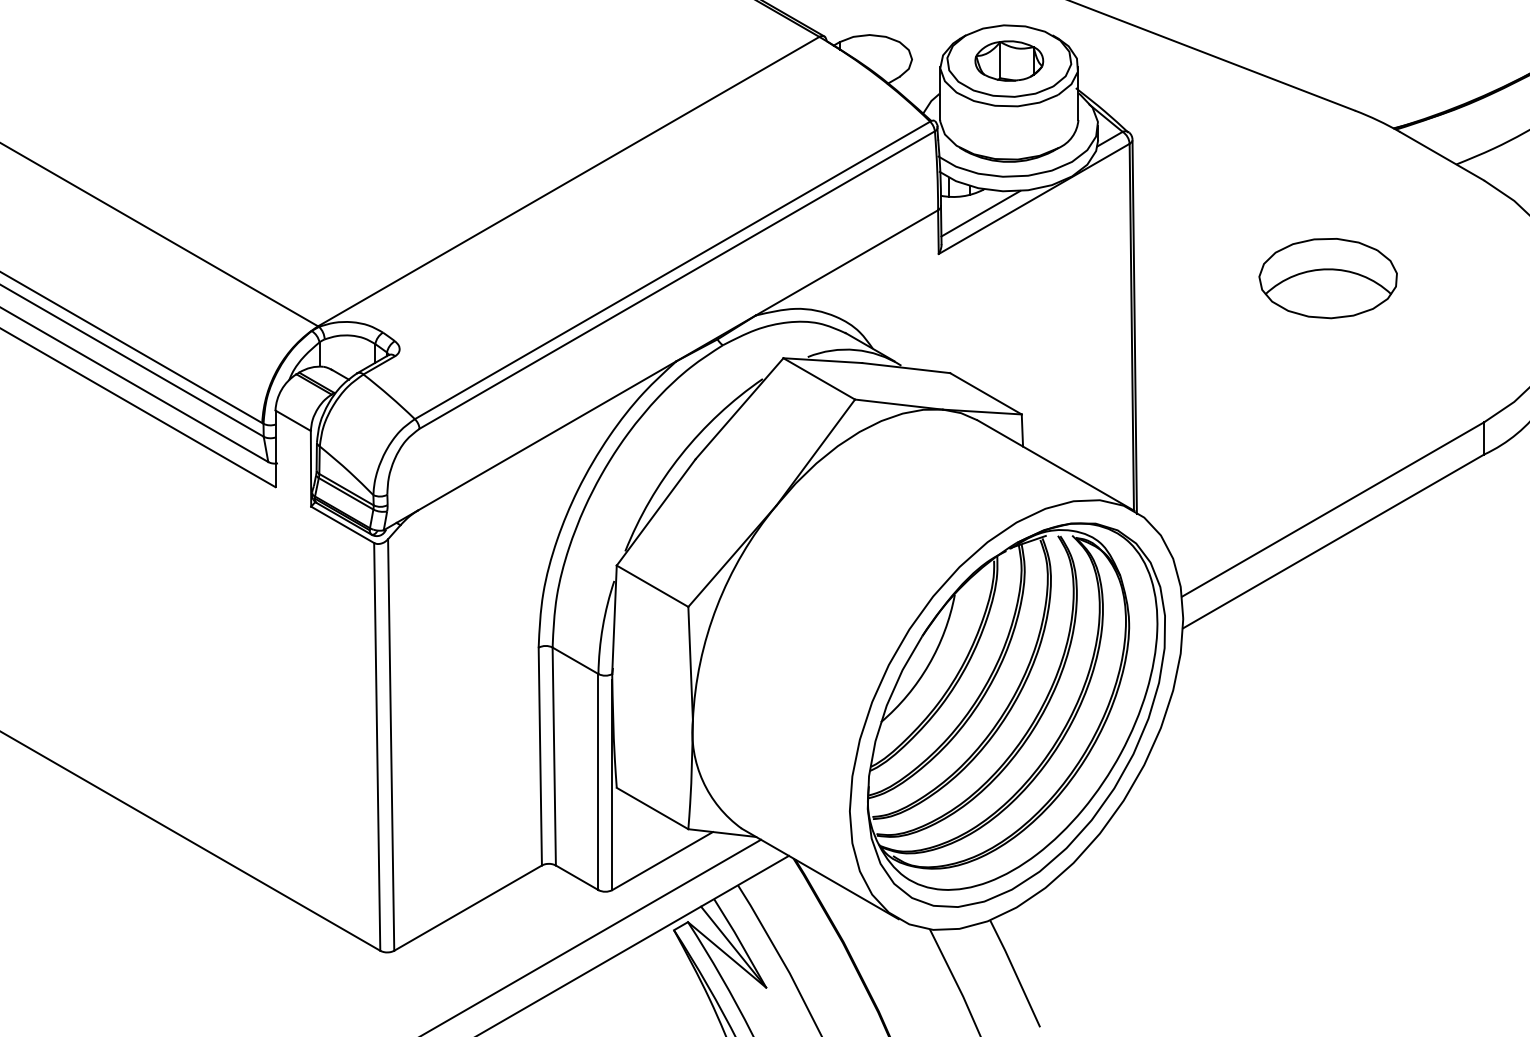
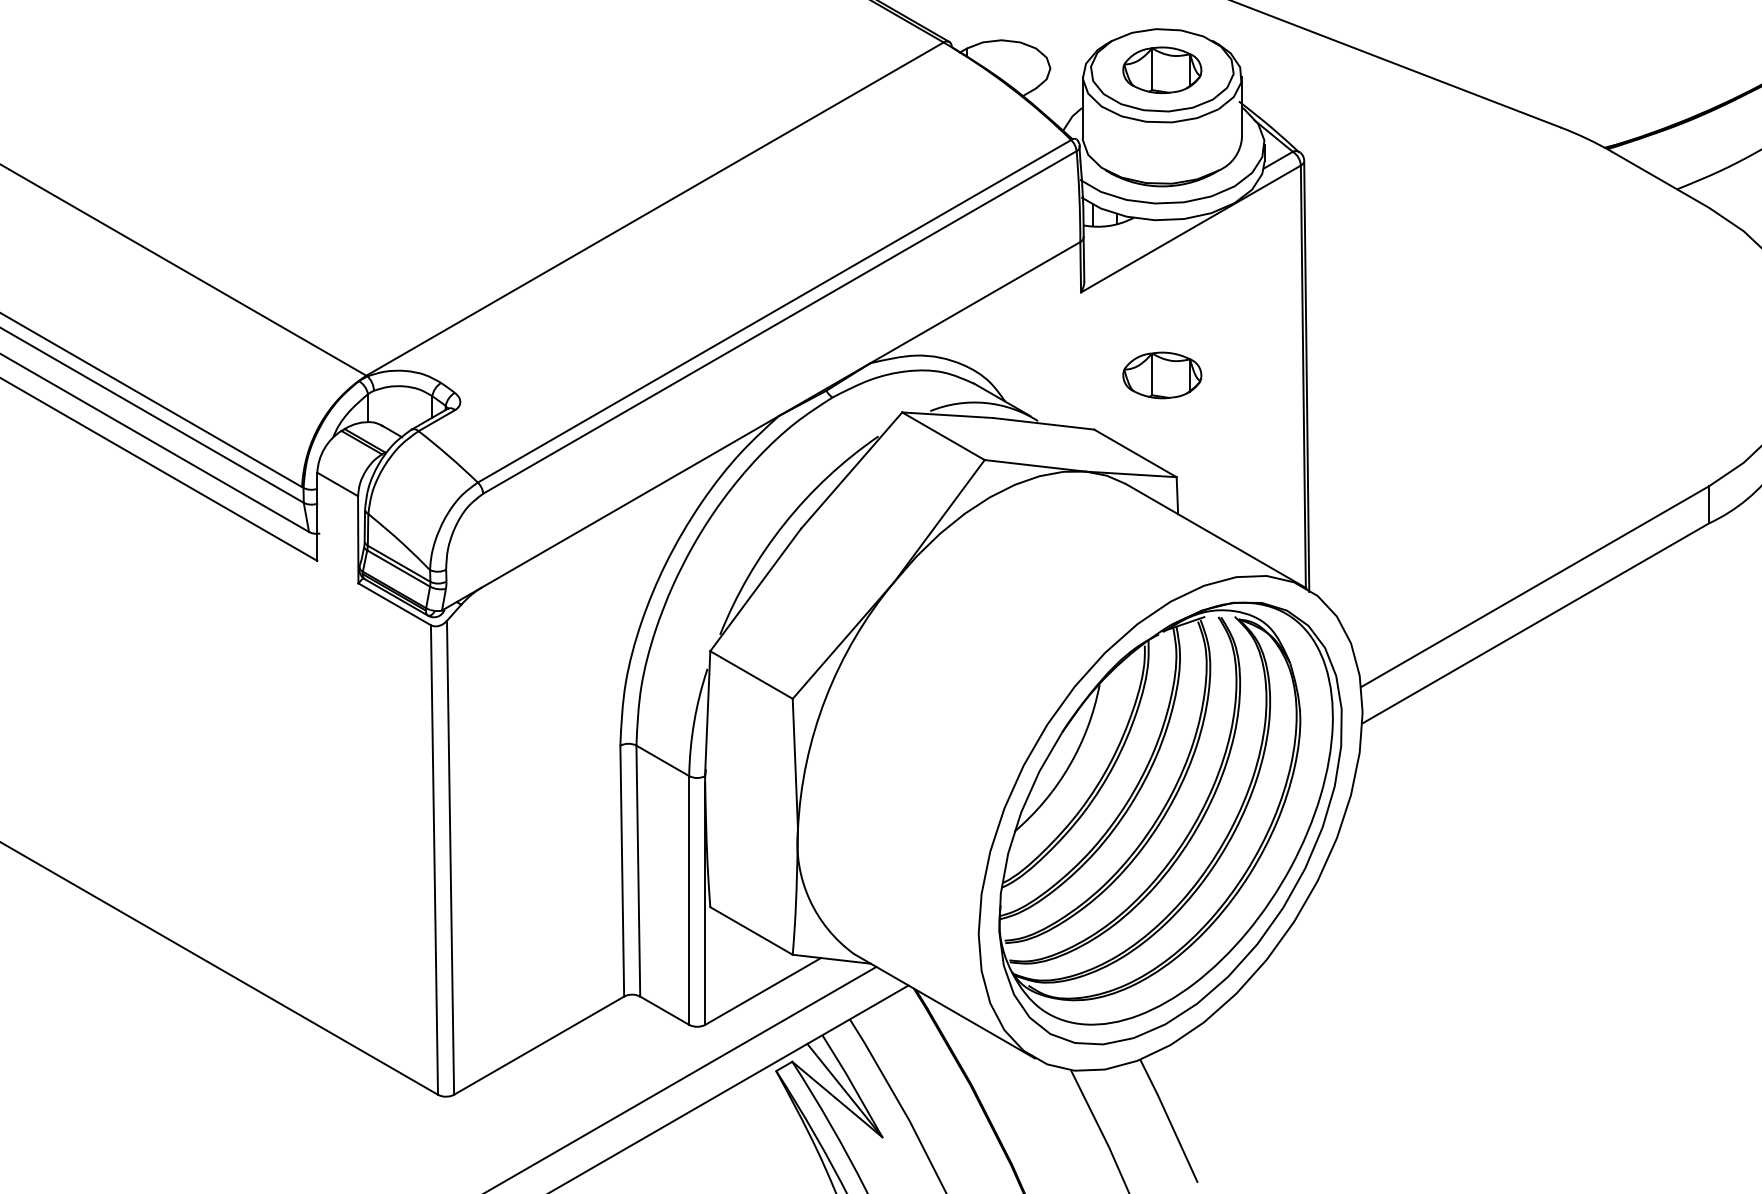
line: (980, 213) -> (1129, 245), removed
part: (1327, 278) -> (1528, 320), removed
part: (1009, 325) -> (1162, 374), added

